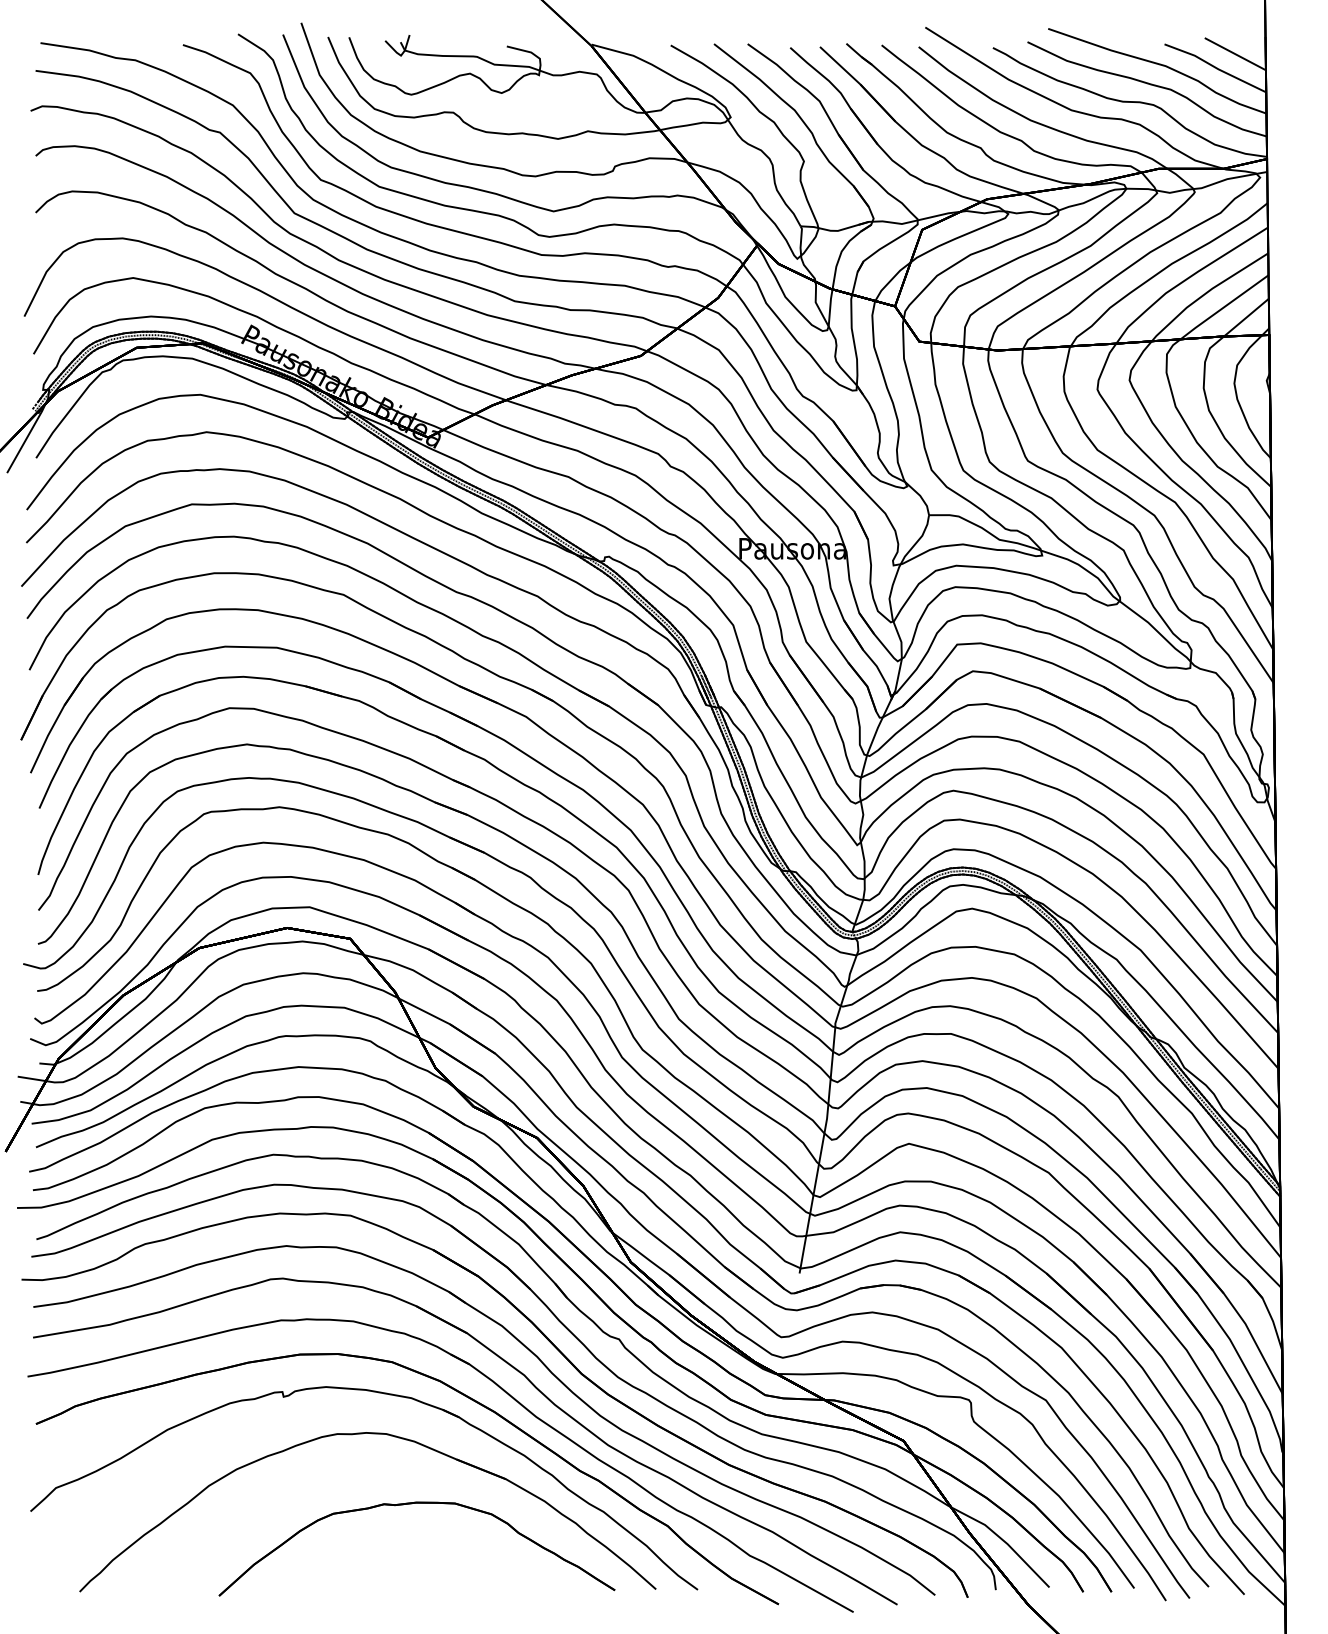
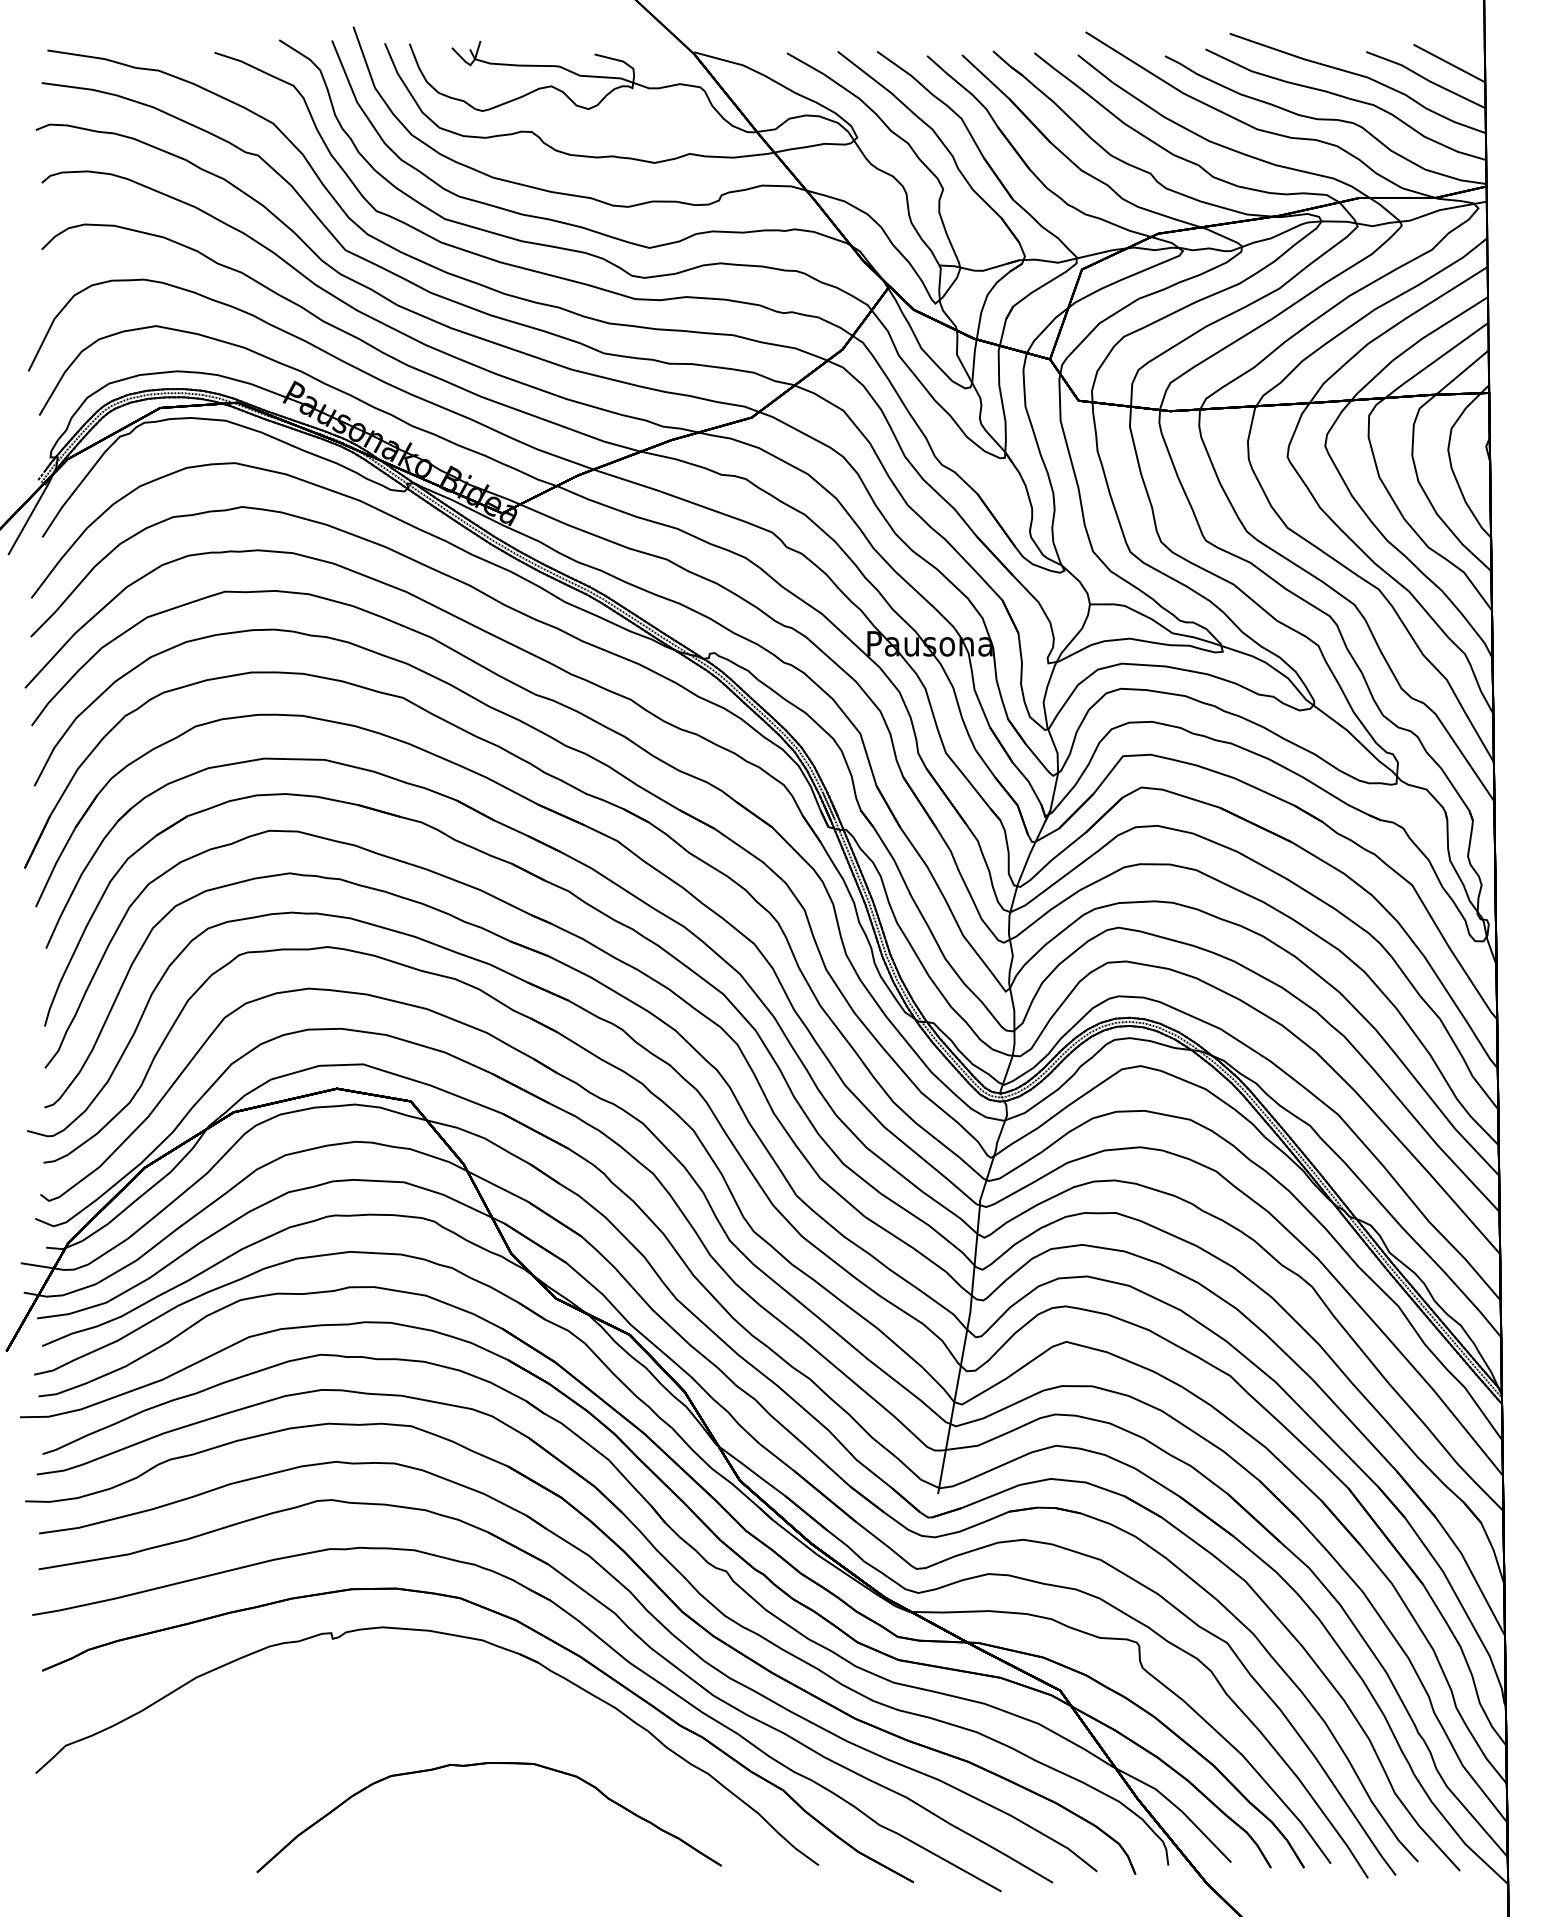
part: (371, 1434) -> (435, 1683), removed

